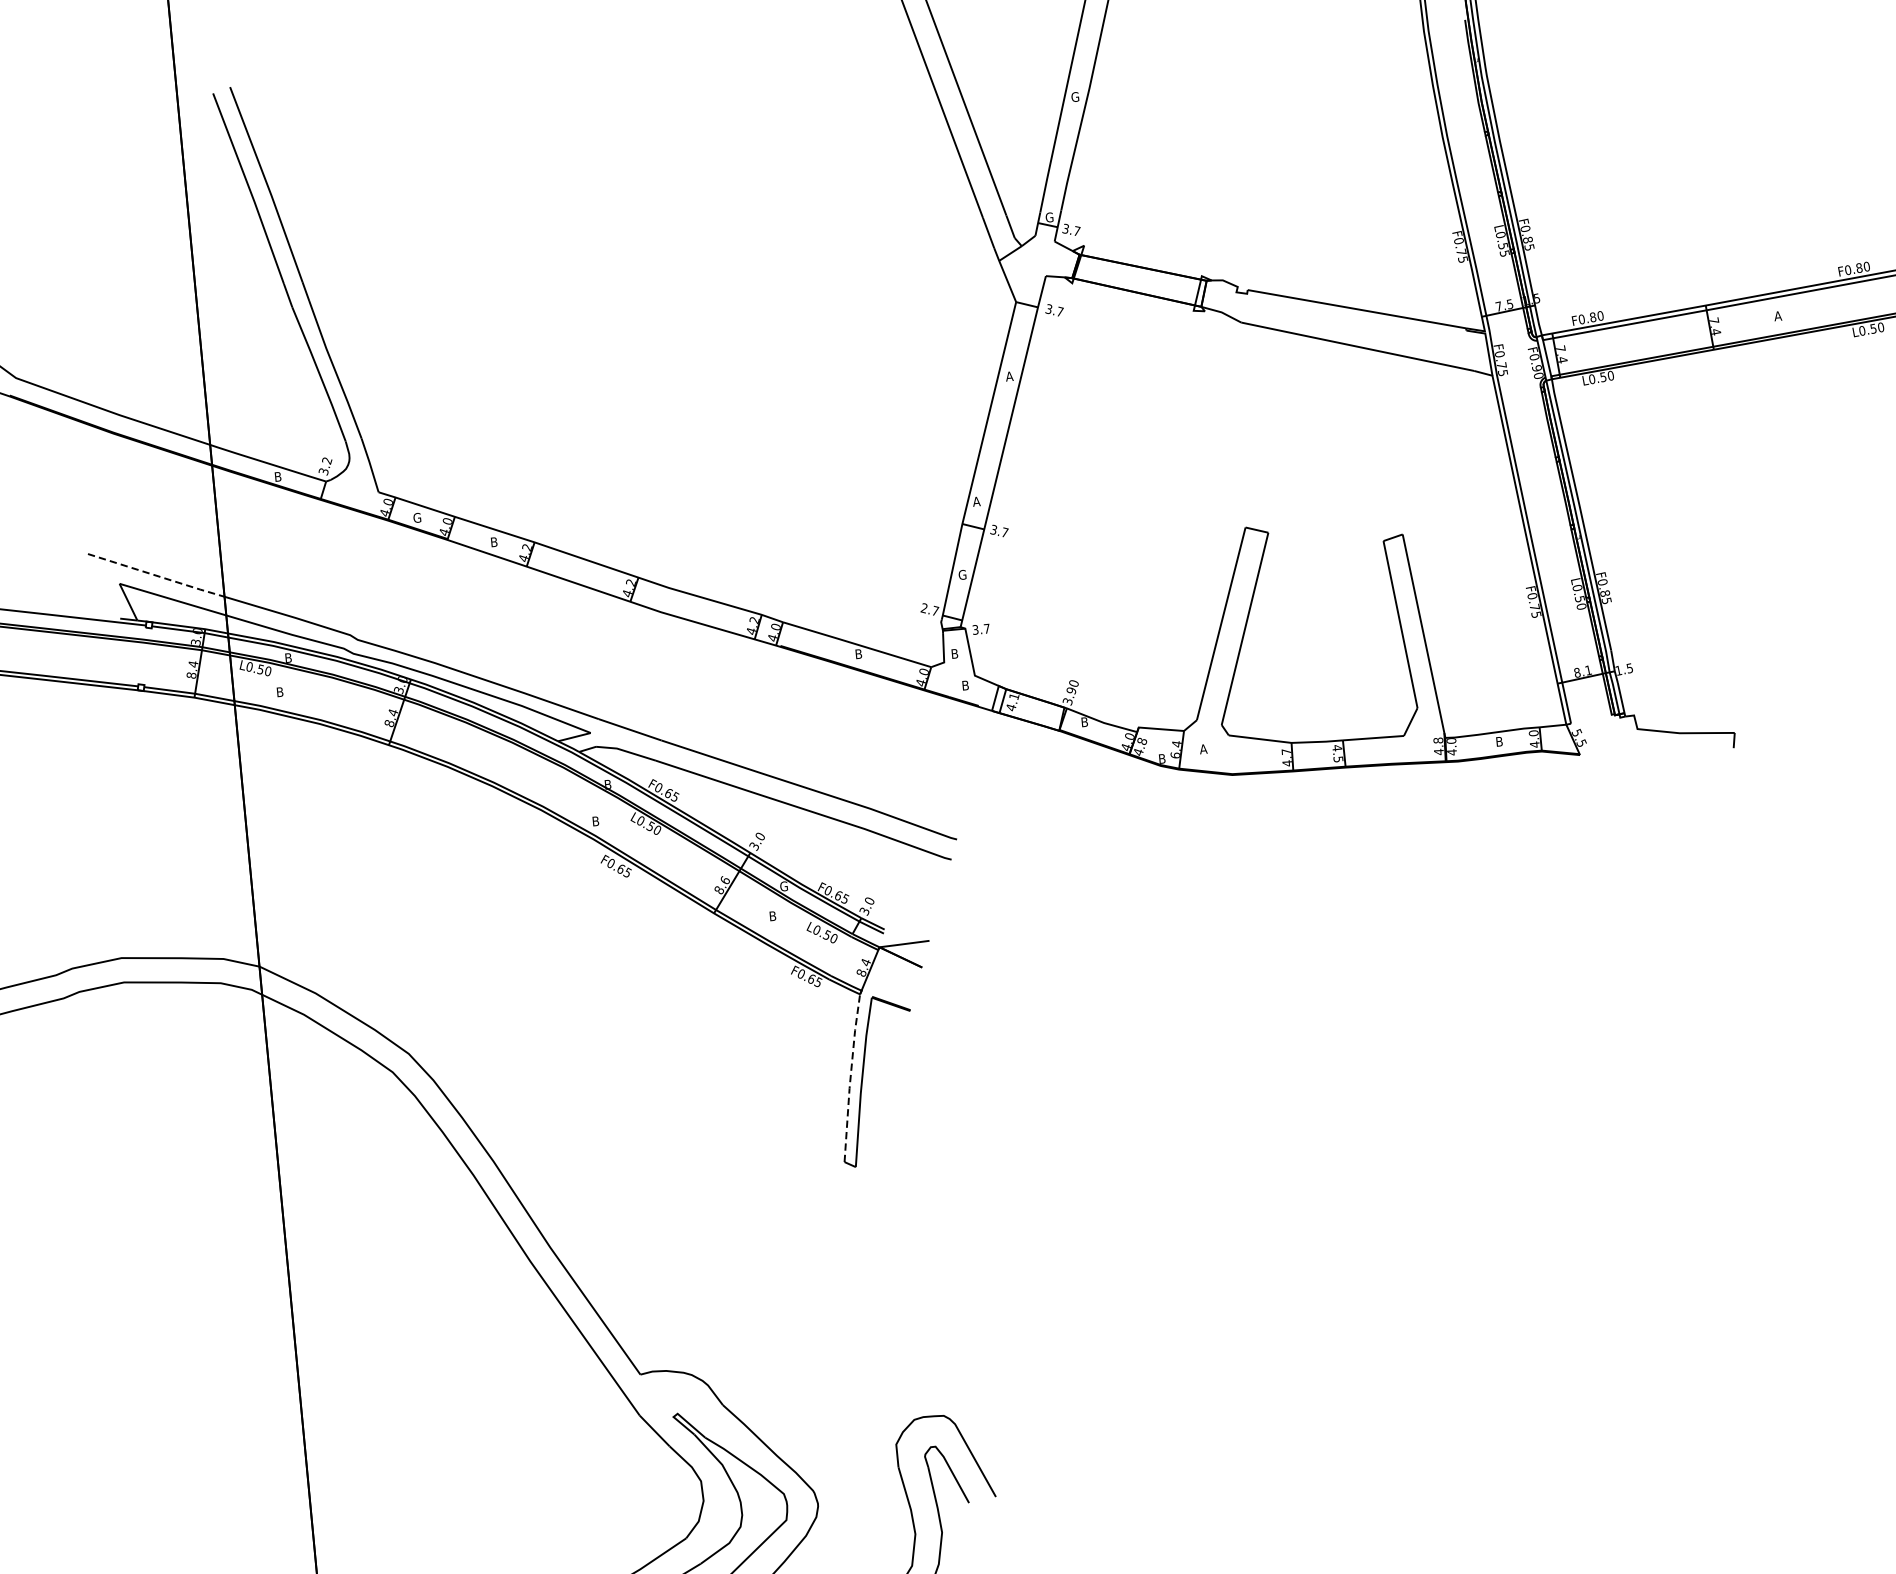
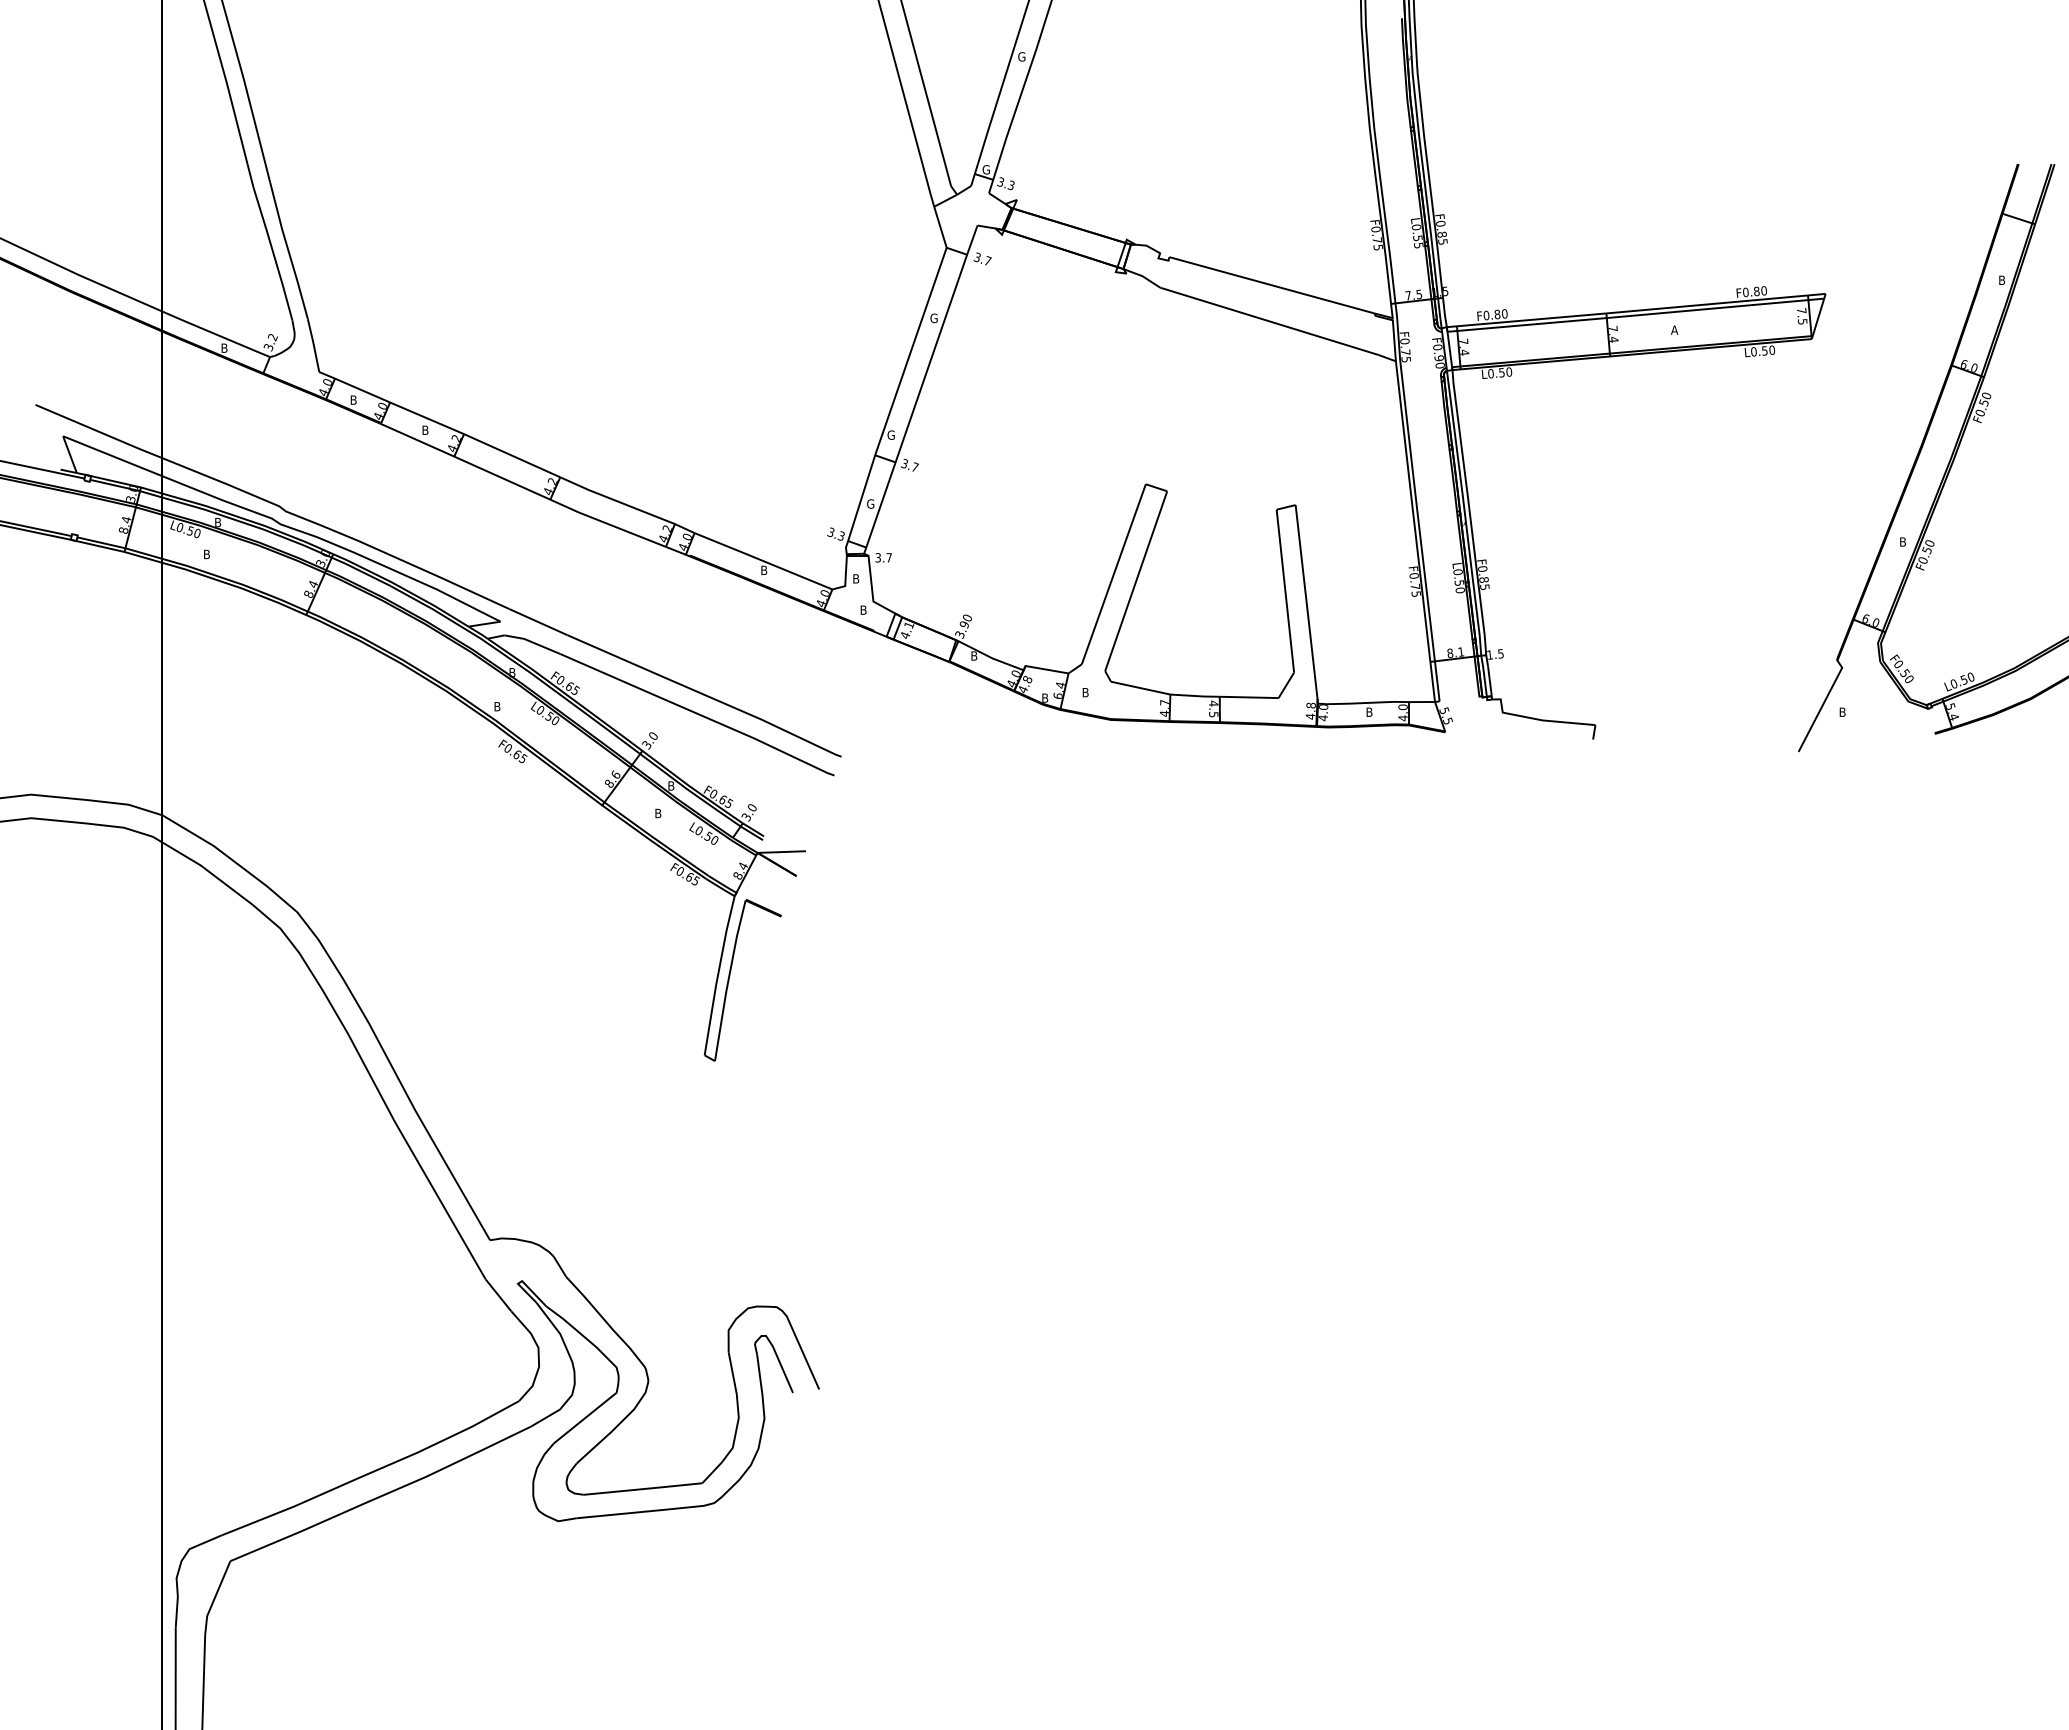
text: (1077, 231) -> (1011, 185), 3.7 -> 3.3
text: (1009, 376) -> (933, 318), A -> G
text: (976, 501) -> (890, 434), A -> G
text: (416, 517) -> (353, 399), G -> B
line: (156, 576) -> (99, 432), dashed -> solid
text: (930, 609) -> (836, 534), 2.7 -> 3.3
text: (1203, 749) -> (1085, 692), A -> B
text: (783, 885) -> (671, 785), G -> B
line: (850, 1077) -> (718, 974), dashed -> solid

